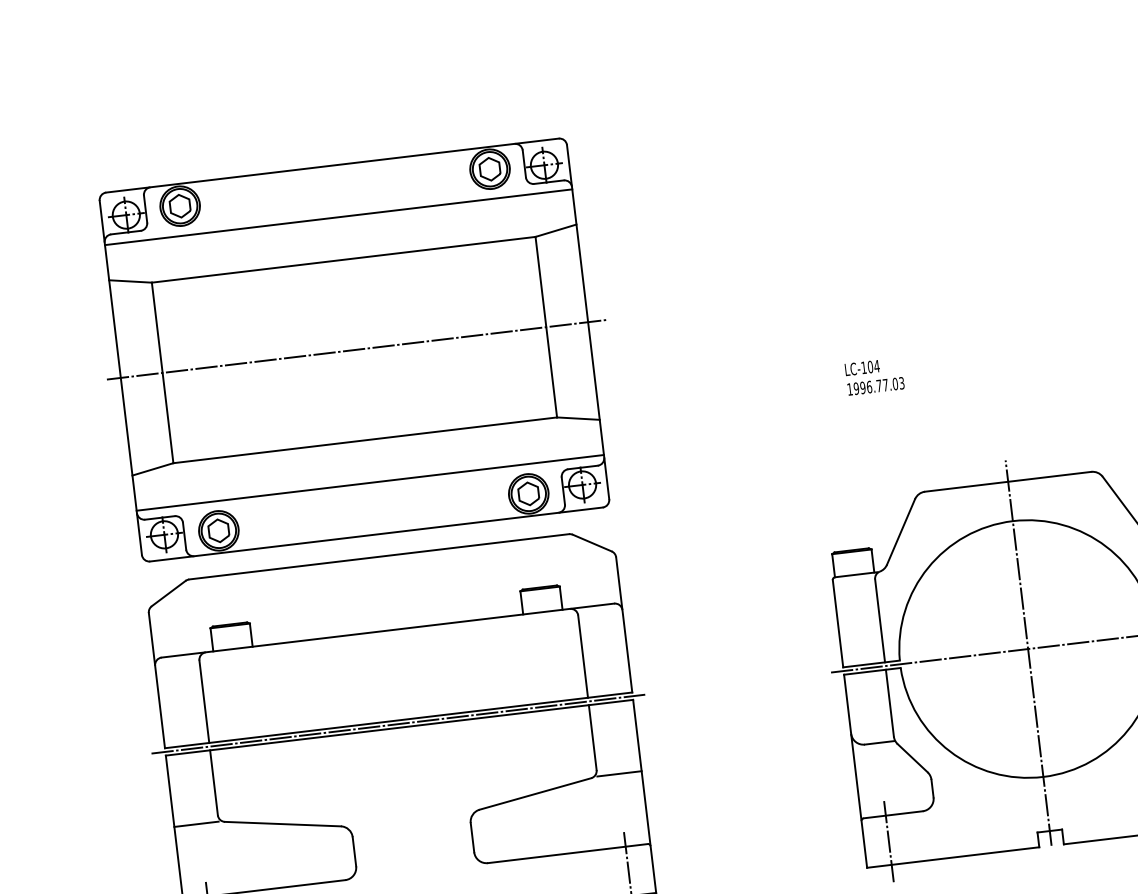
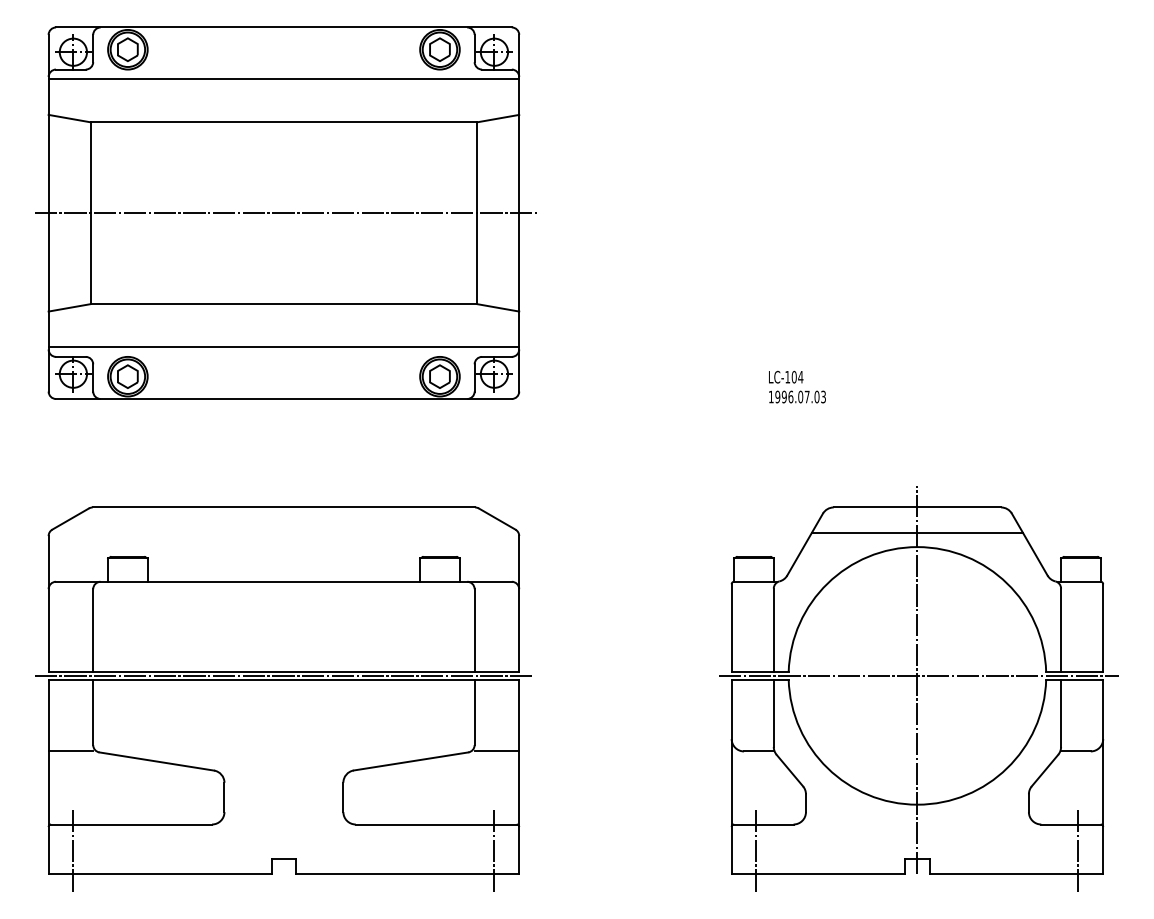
part: (355, 349) -> (285, 212), moved
text: (878, 385) -> (800, 396), 1996.77.03 -> 1996.07.03
line: (1011, 506) -> (917, 532), added

